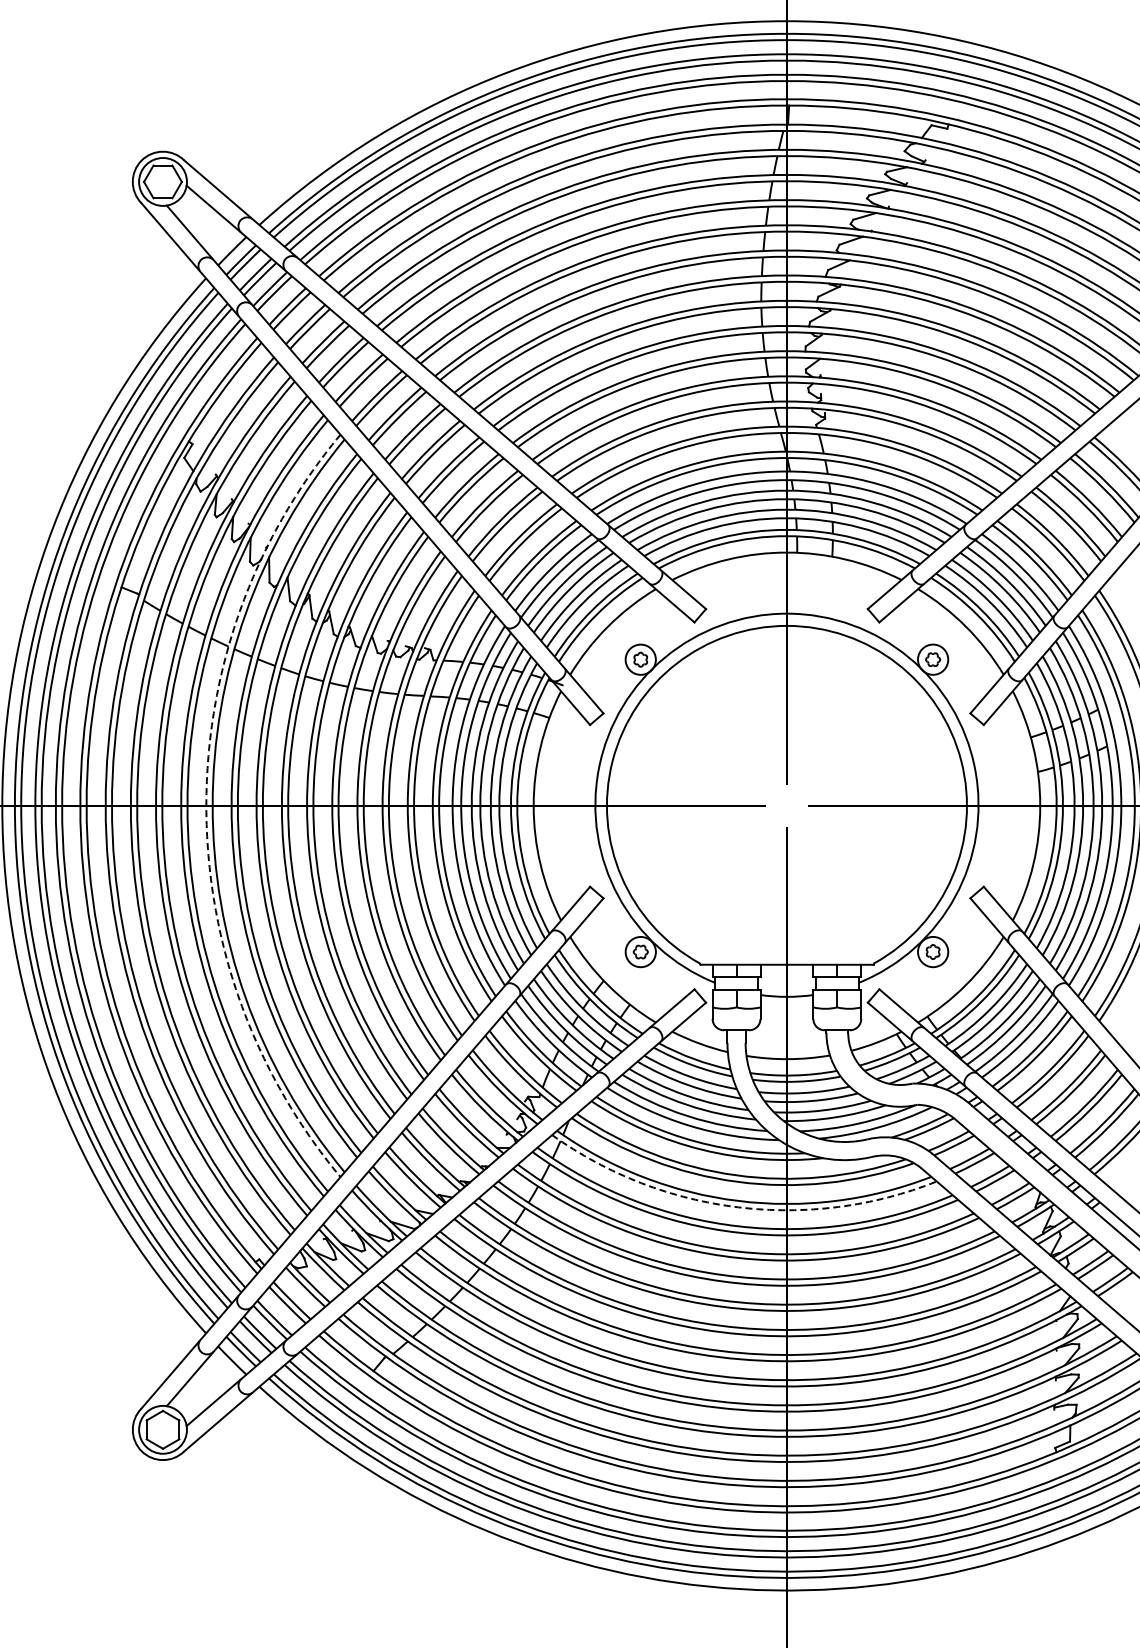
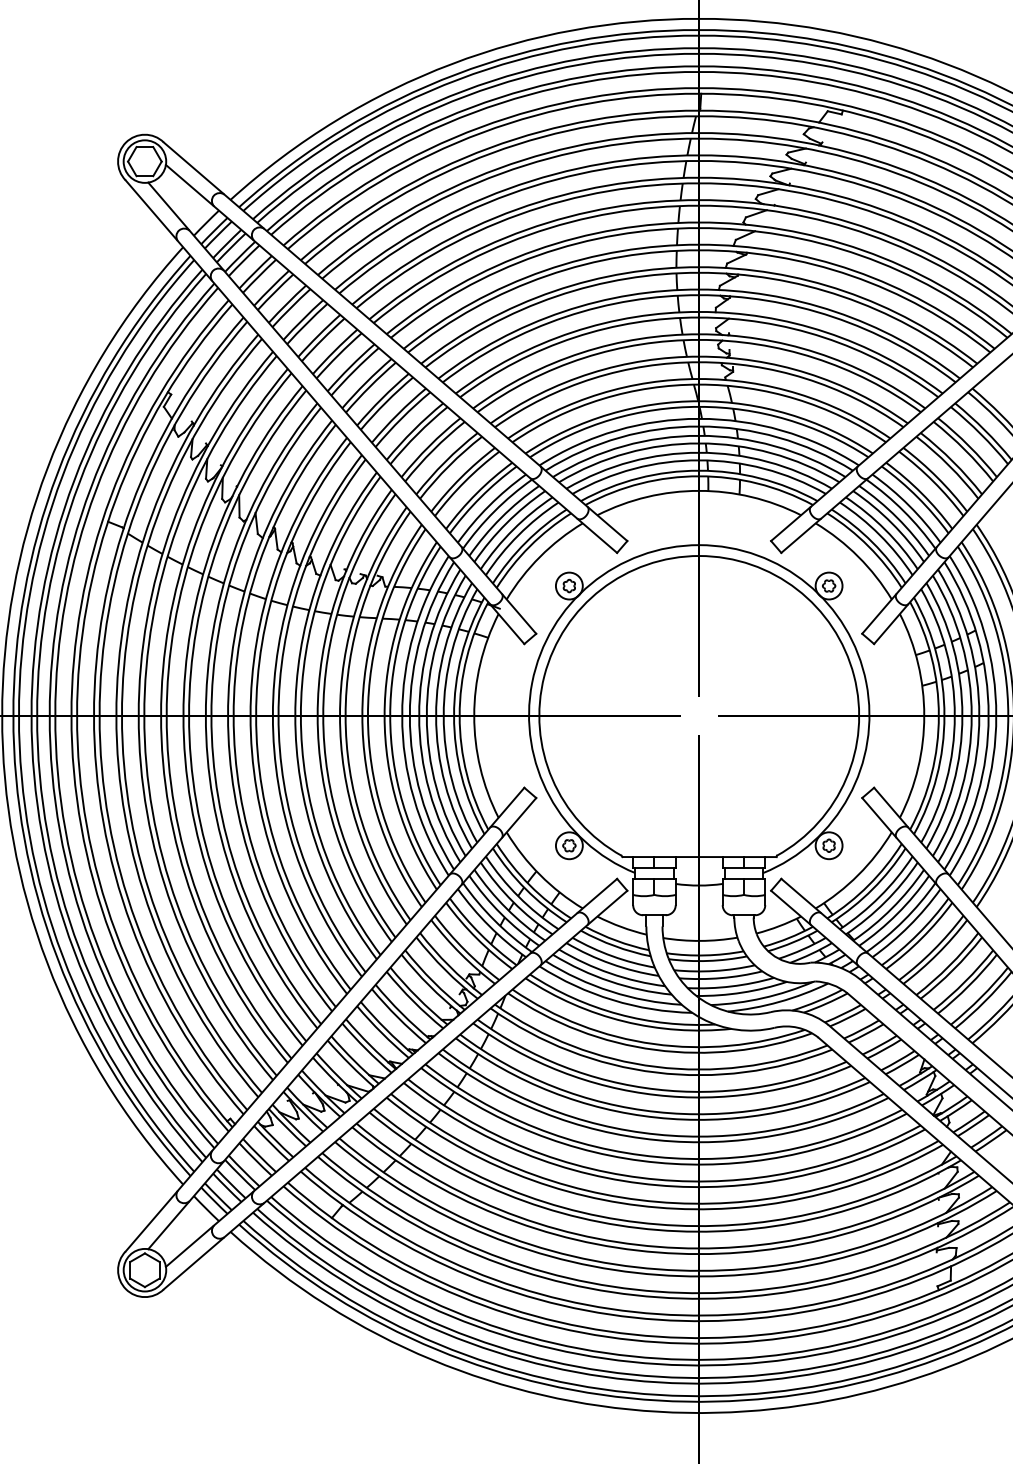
arc: (206, 805) -> (183, 715), dashed -> solid
arc: (738, 1207) -> (656, 1072), dashed -> solid

